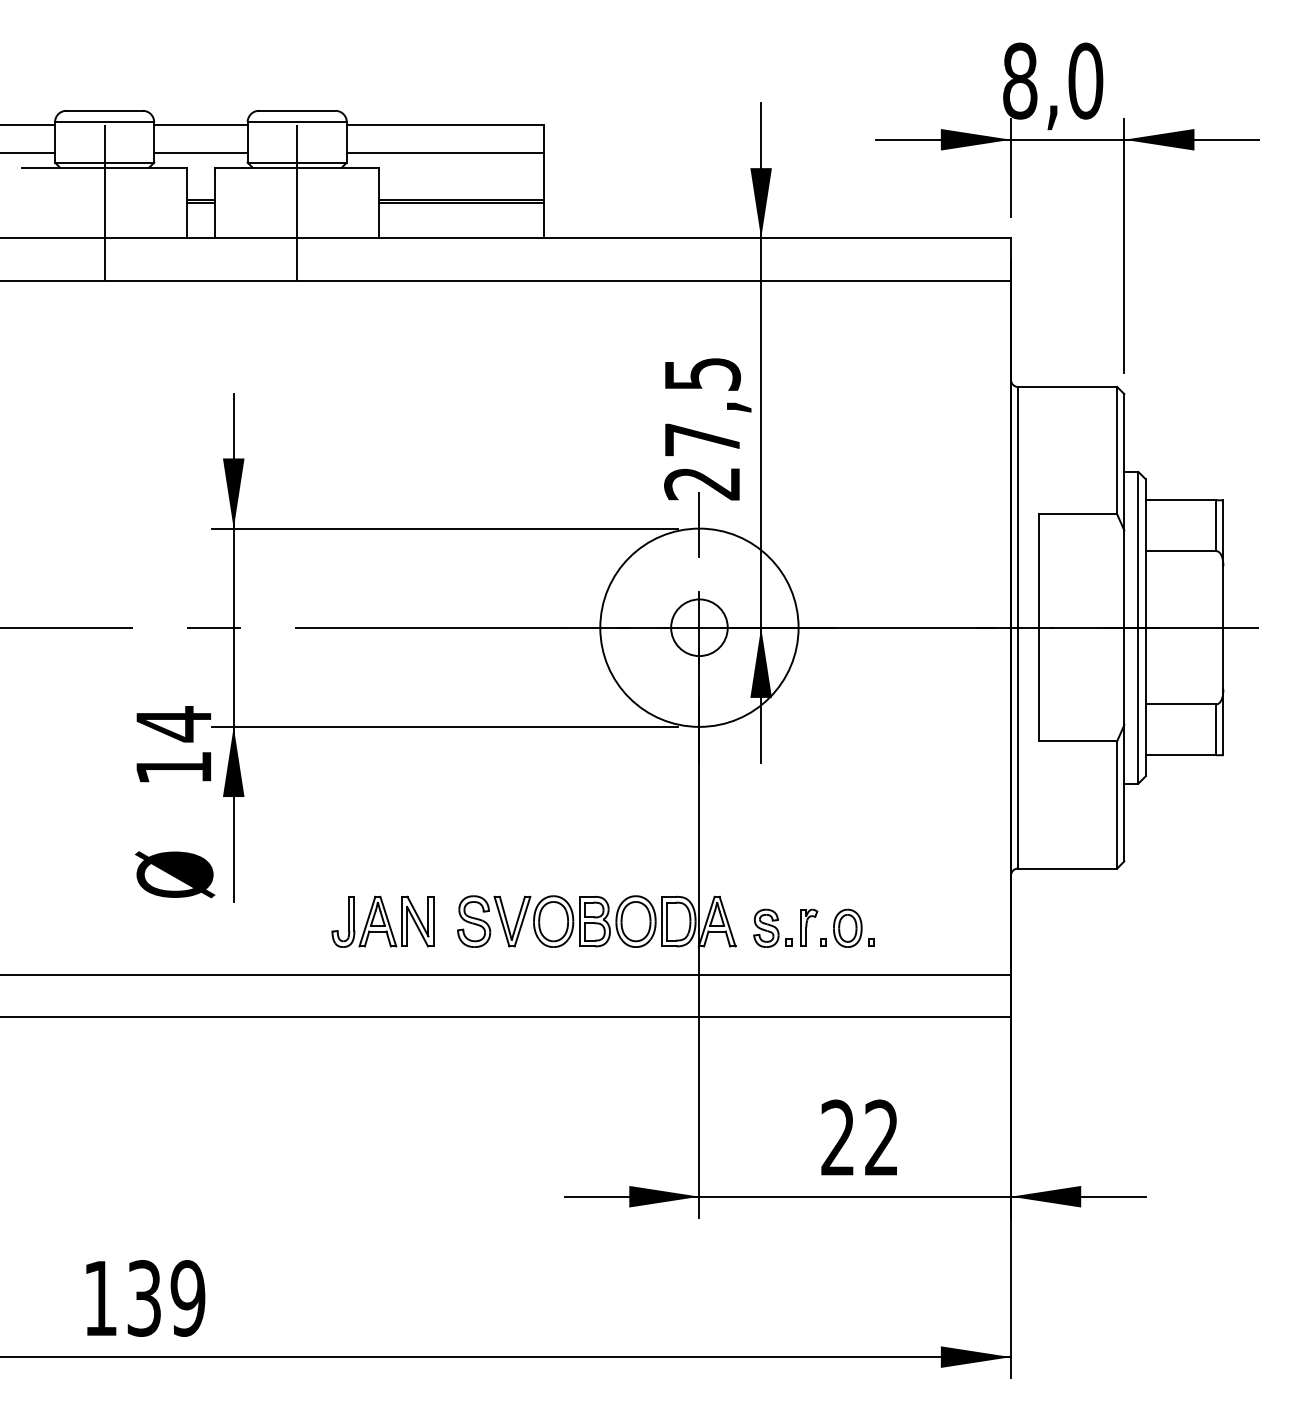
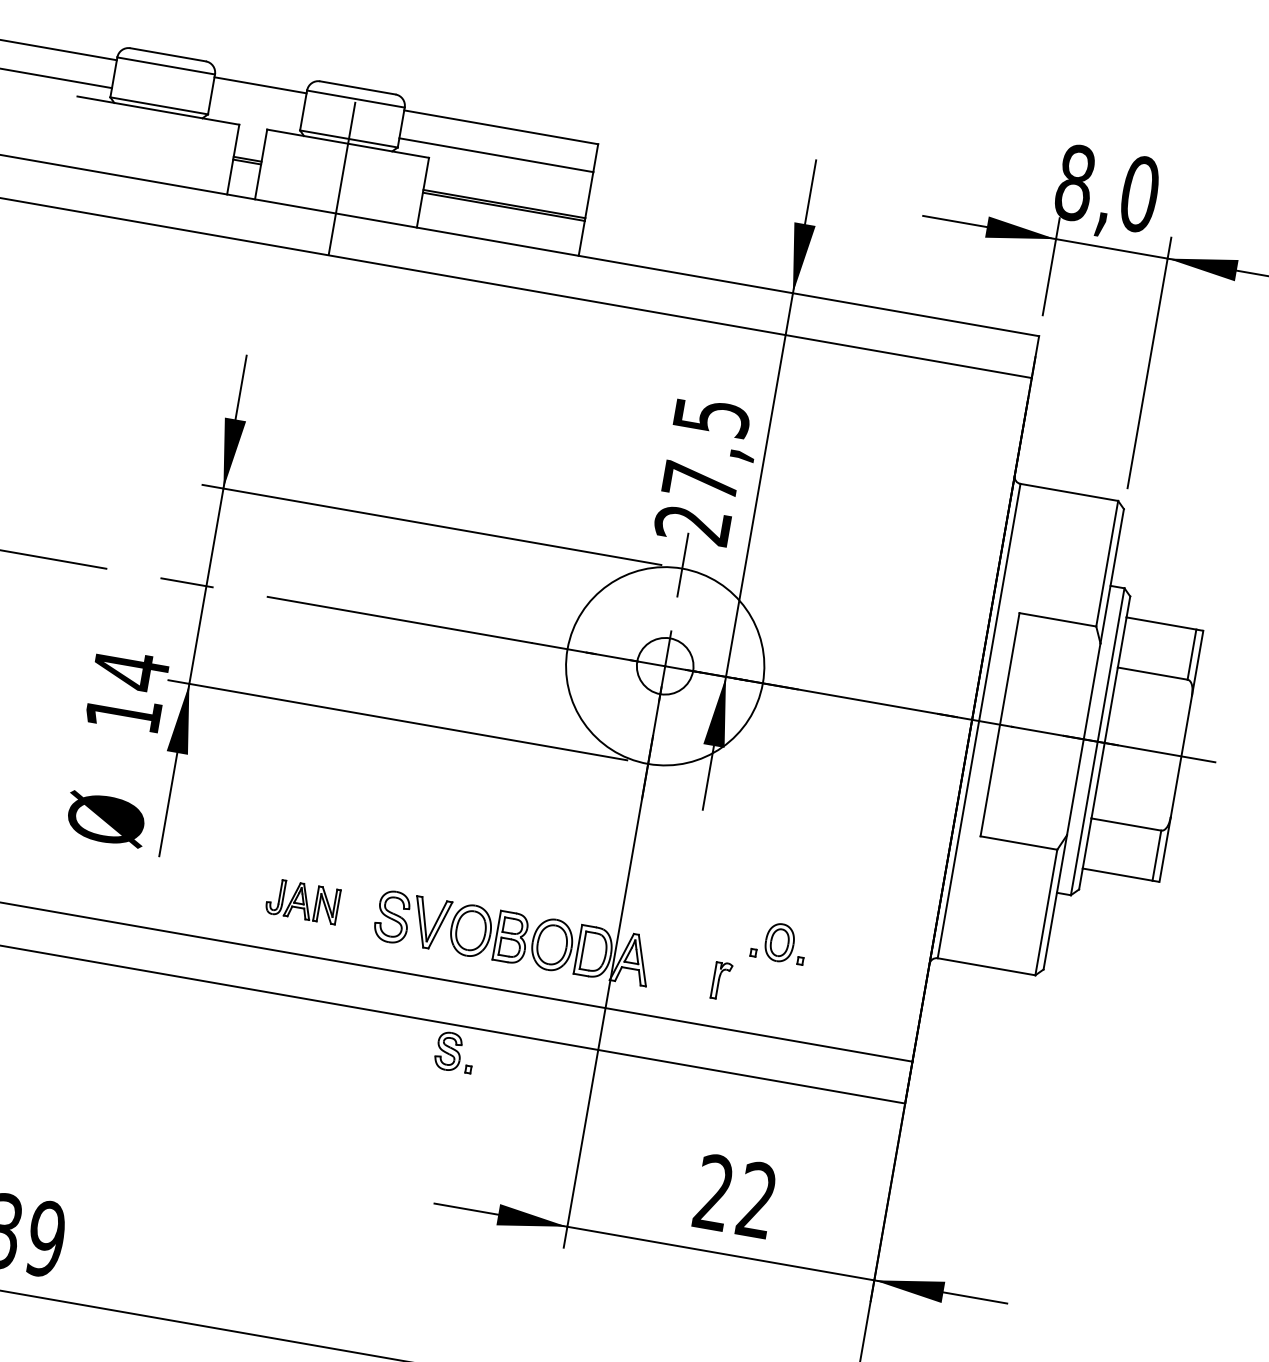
line: (200, 153) -> (255, 113), removed
line: (104, 202) -> (152, 145), removed
part: (382, 921) -> (302, 901), size x0.7
part: (772, 927) -> (454, 1051), moved
part: (847, 927) -> (779, 941), moved

